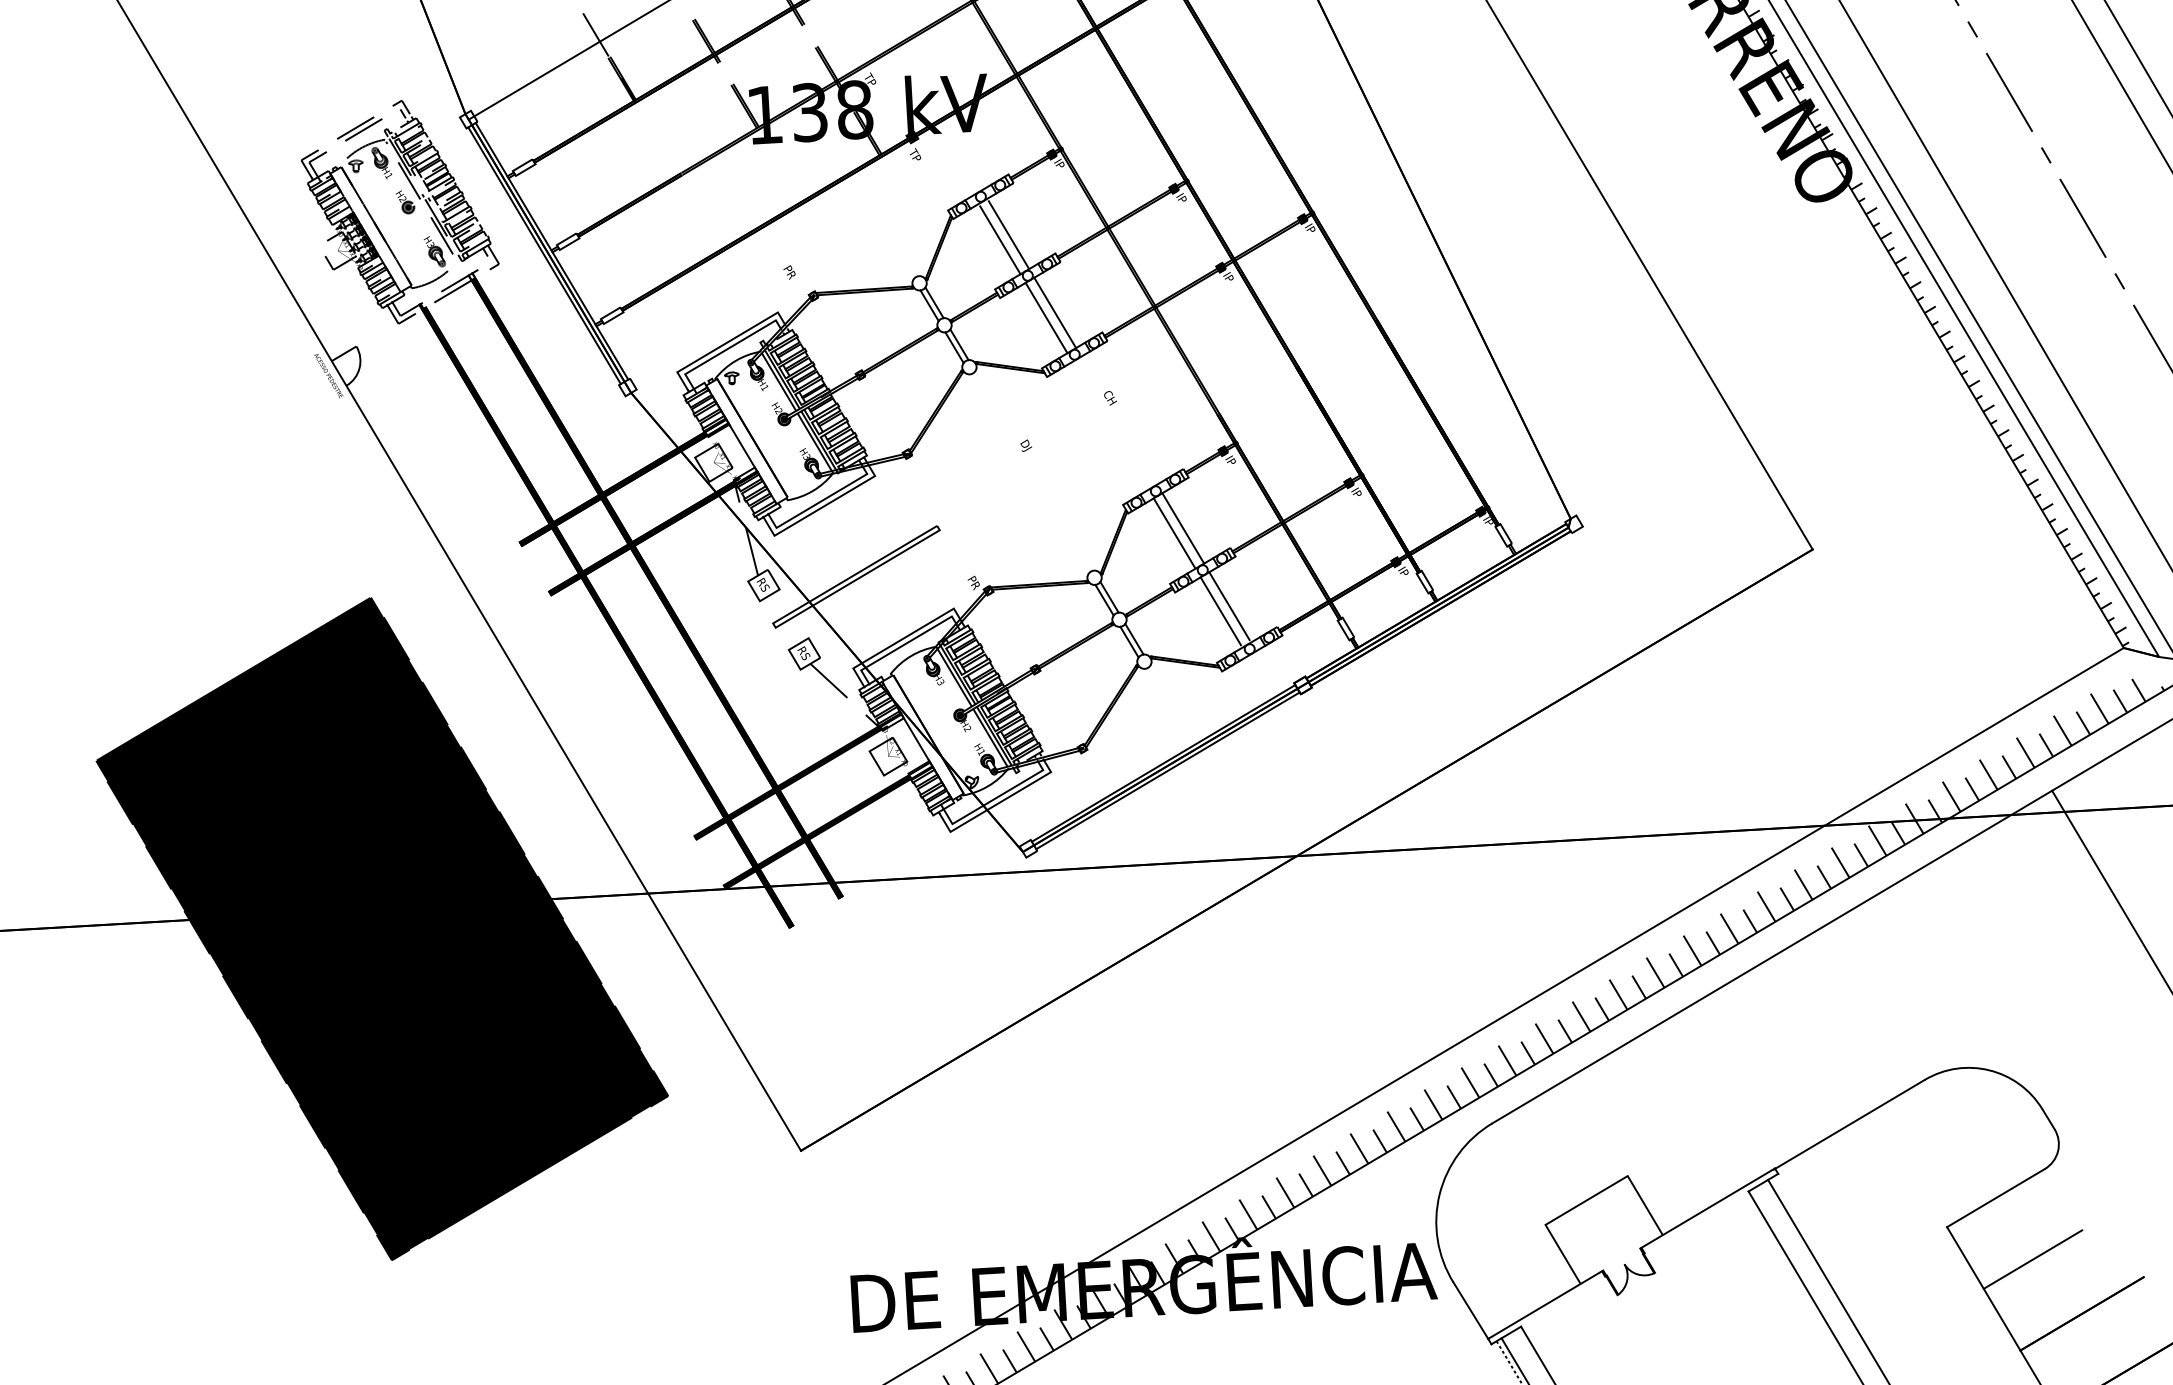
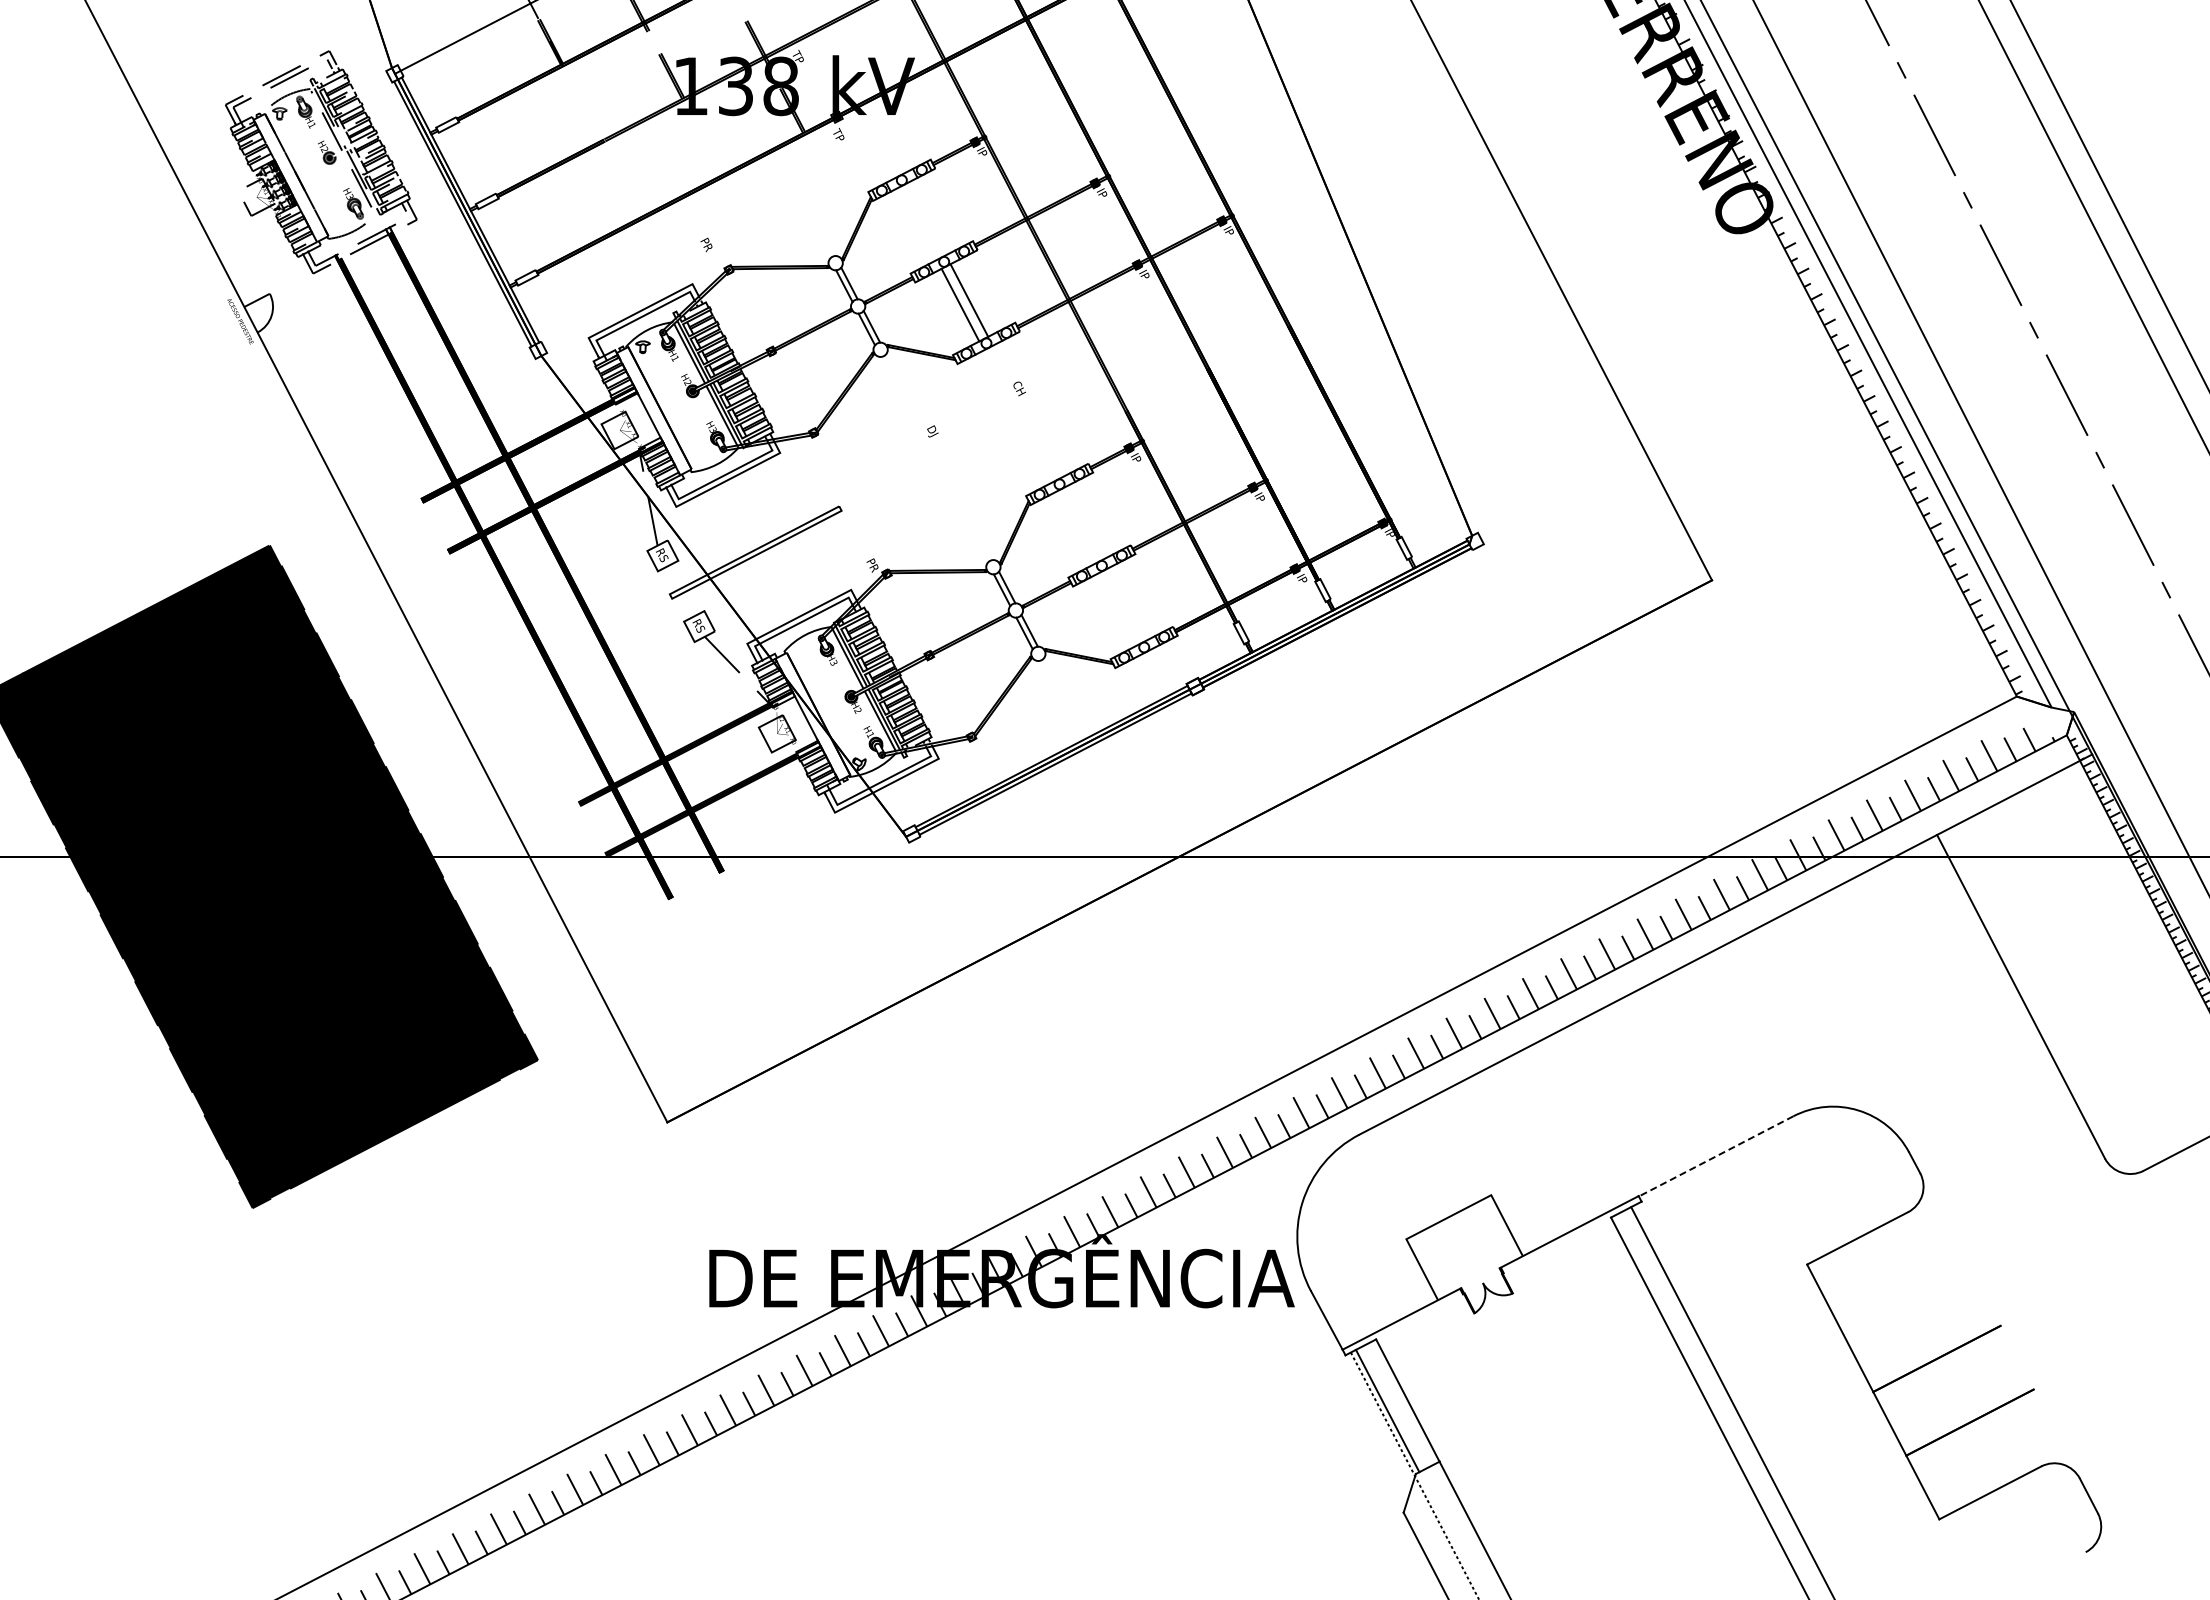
line: (1008, 235) -> (927, 220), removed
line: (1000, 239) -> (918, 224), removed
line: (1182, 527) -> (1084, 522), removed
line: (1174, 533) -> (1075, 527), removed
line: (1229, 606) -> (1126, 603), removed
line: (1220, 610) -> (1117, 607), removed
line: (1849, 1124) -> (1715, 1156), solid -> dashed
line: (2032, 1259) -> (1890, 1301), removed

